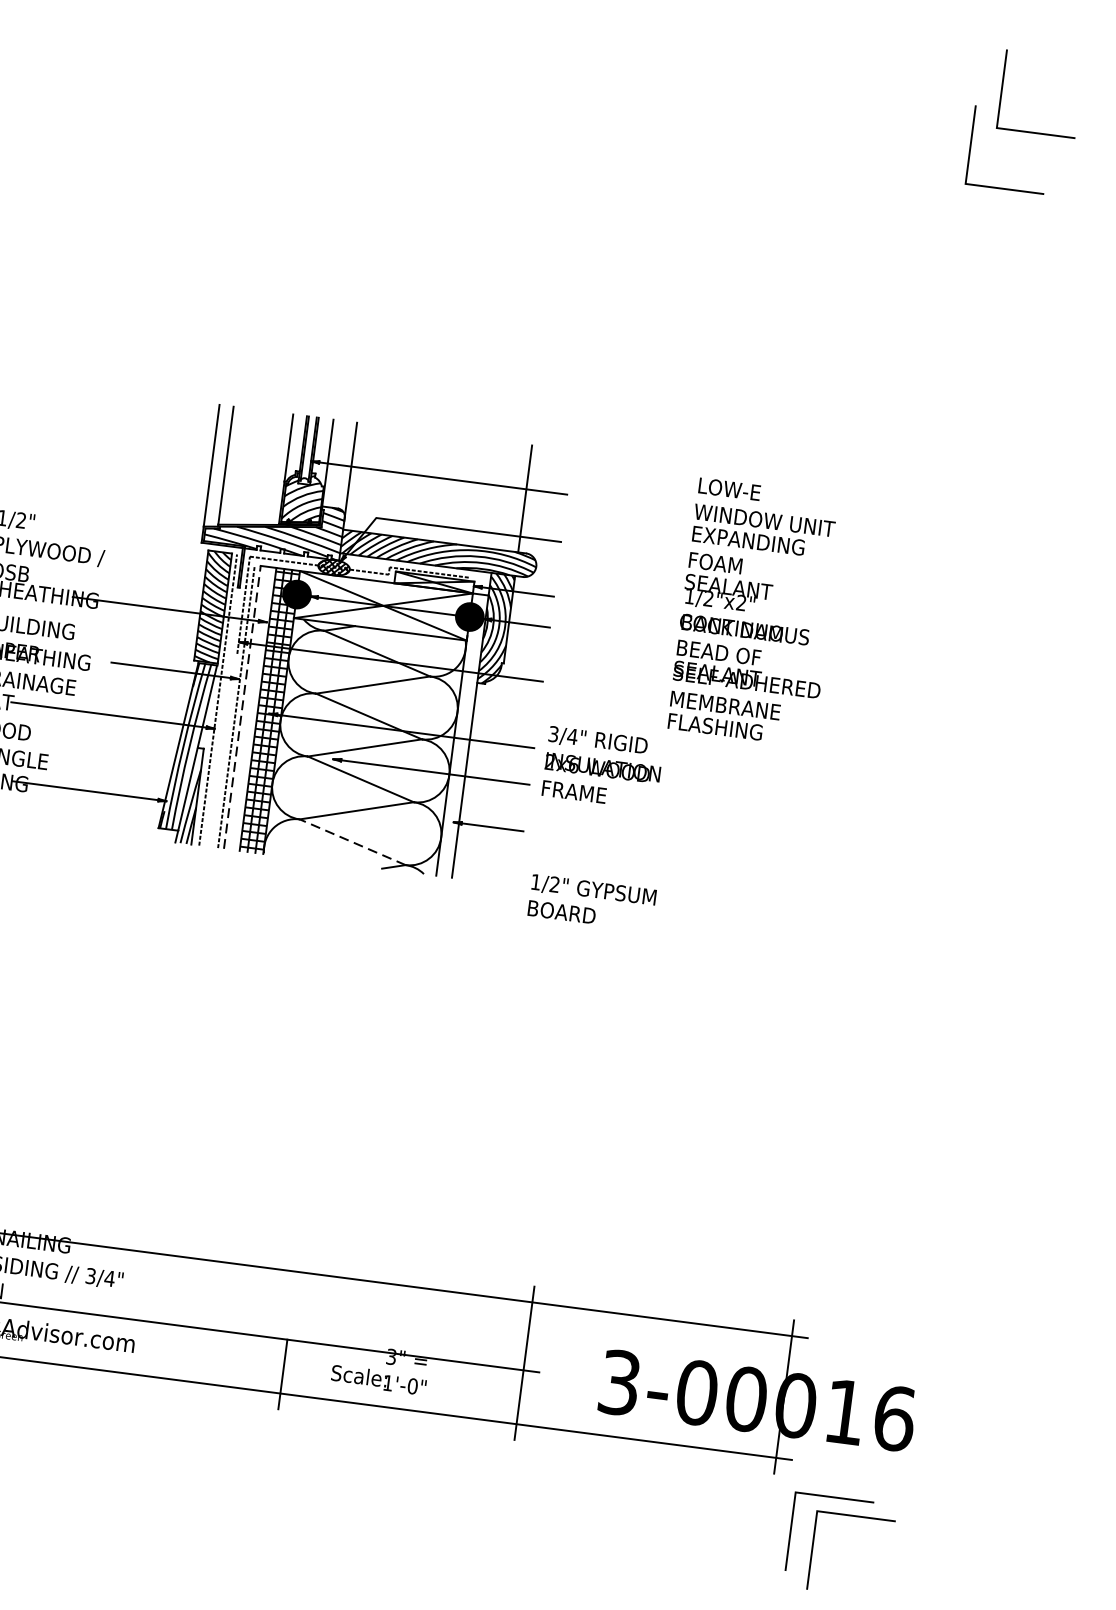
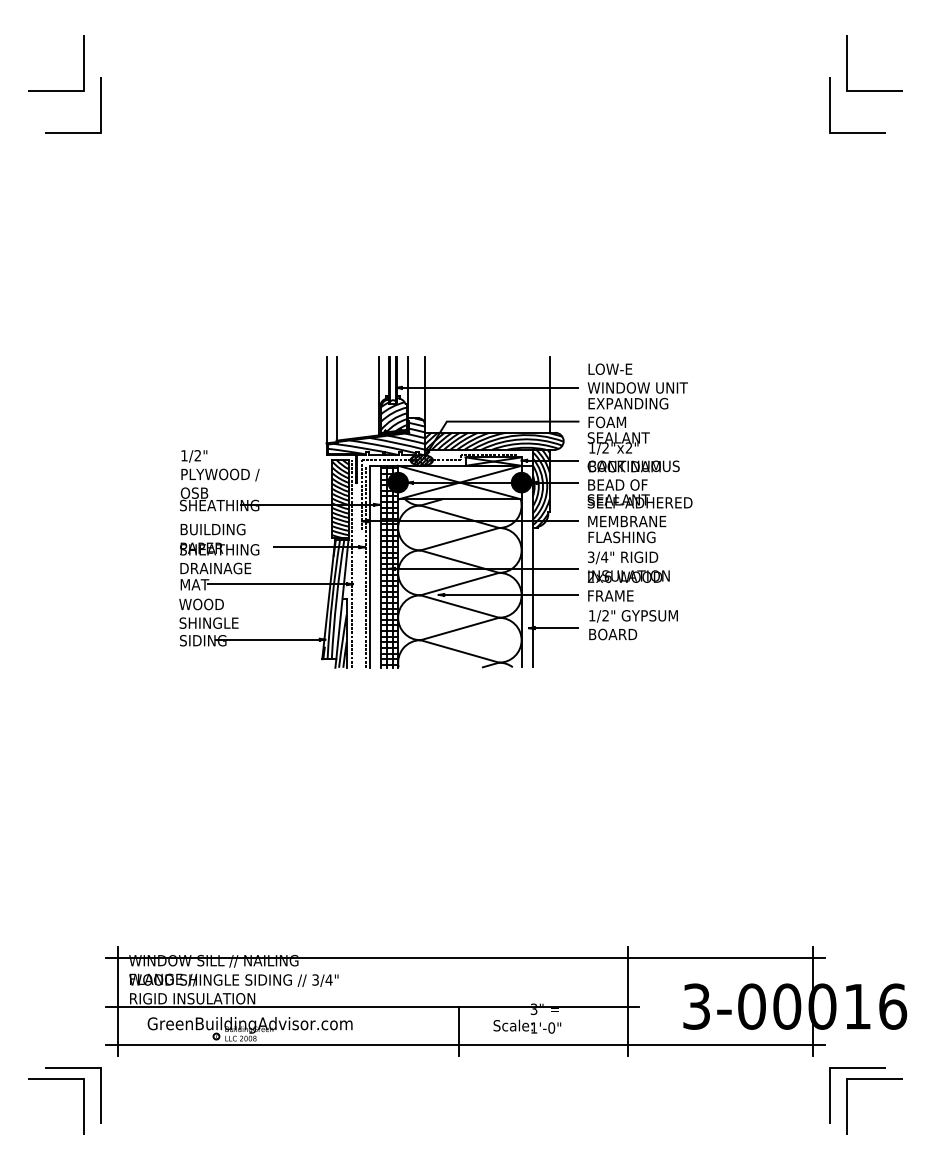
text: (755, 612) -> (639, 453), moved
line: (242, 707) -> (370, 566), dashed -> solid
line: (352, 842) -> (459, 651), dashed -> solid
text: (592, 903) -> (633, 625), moved

